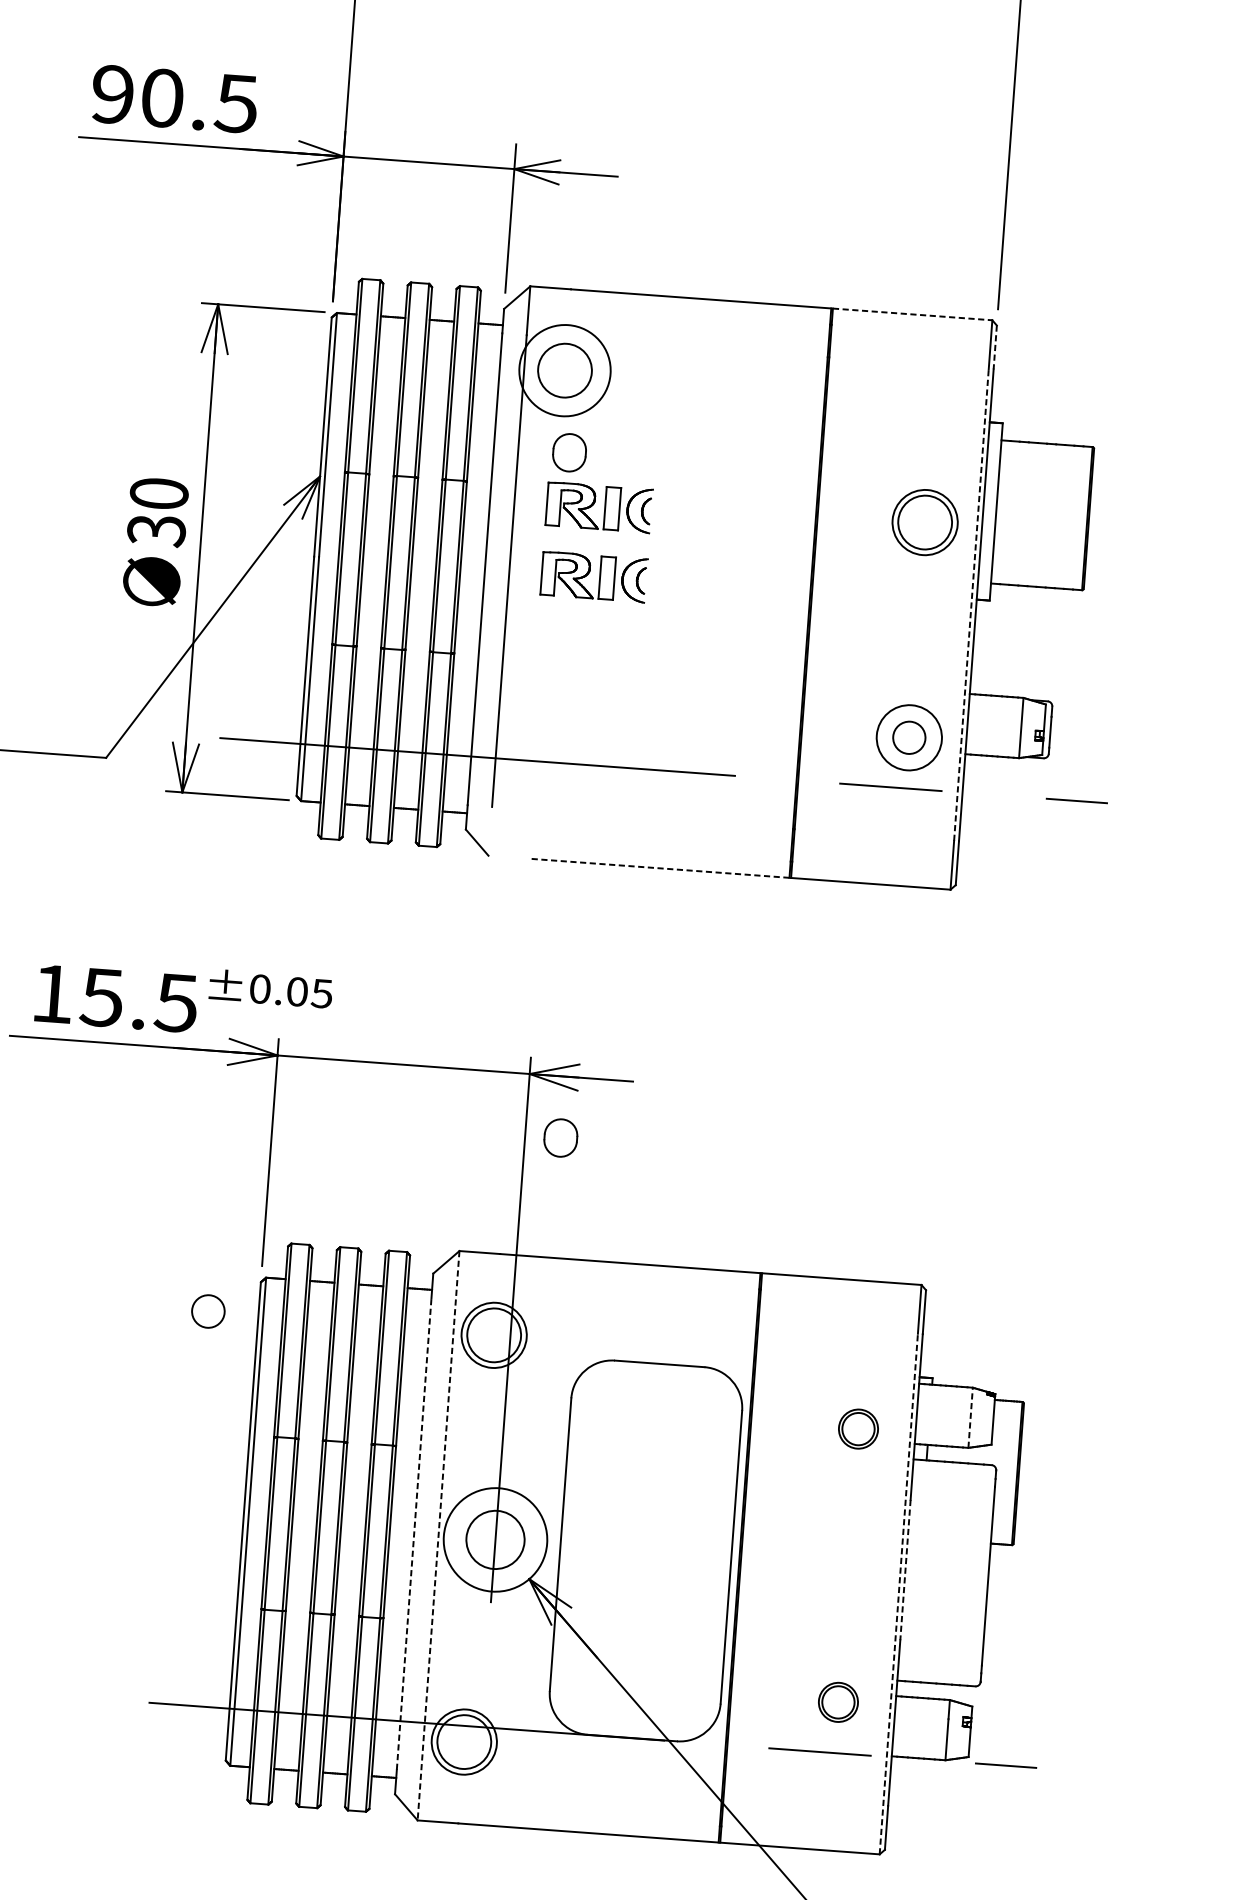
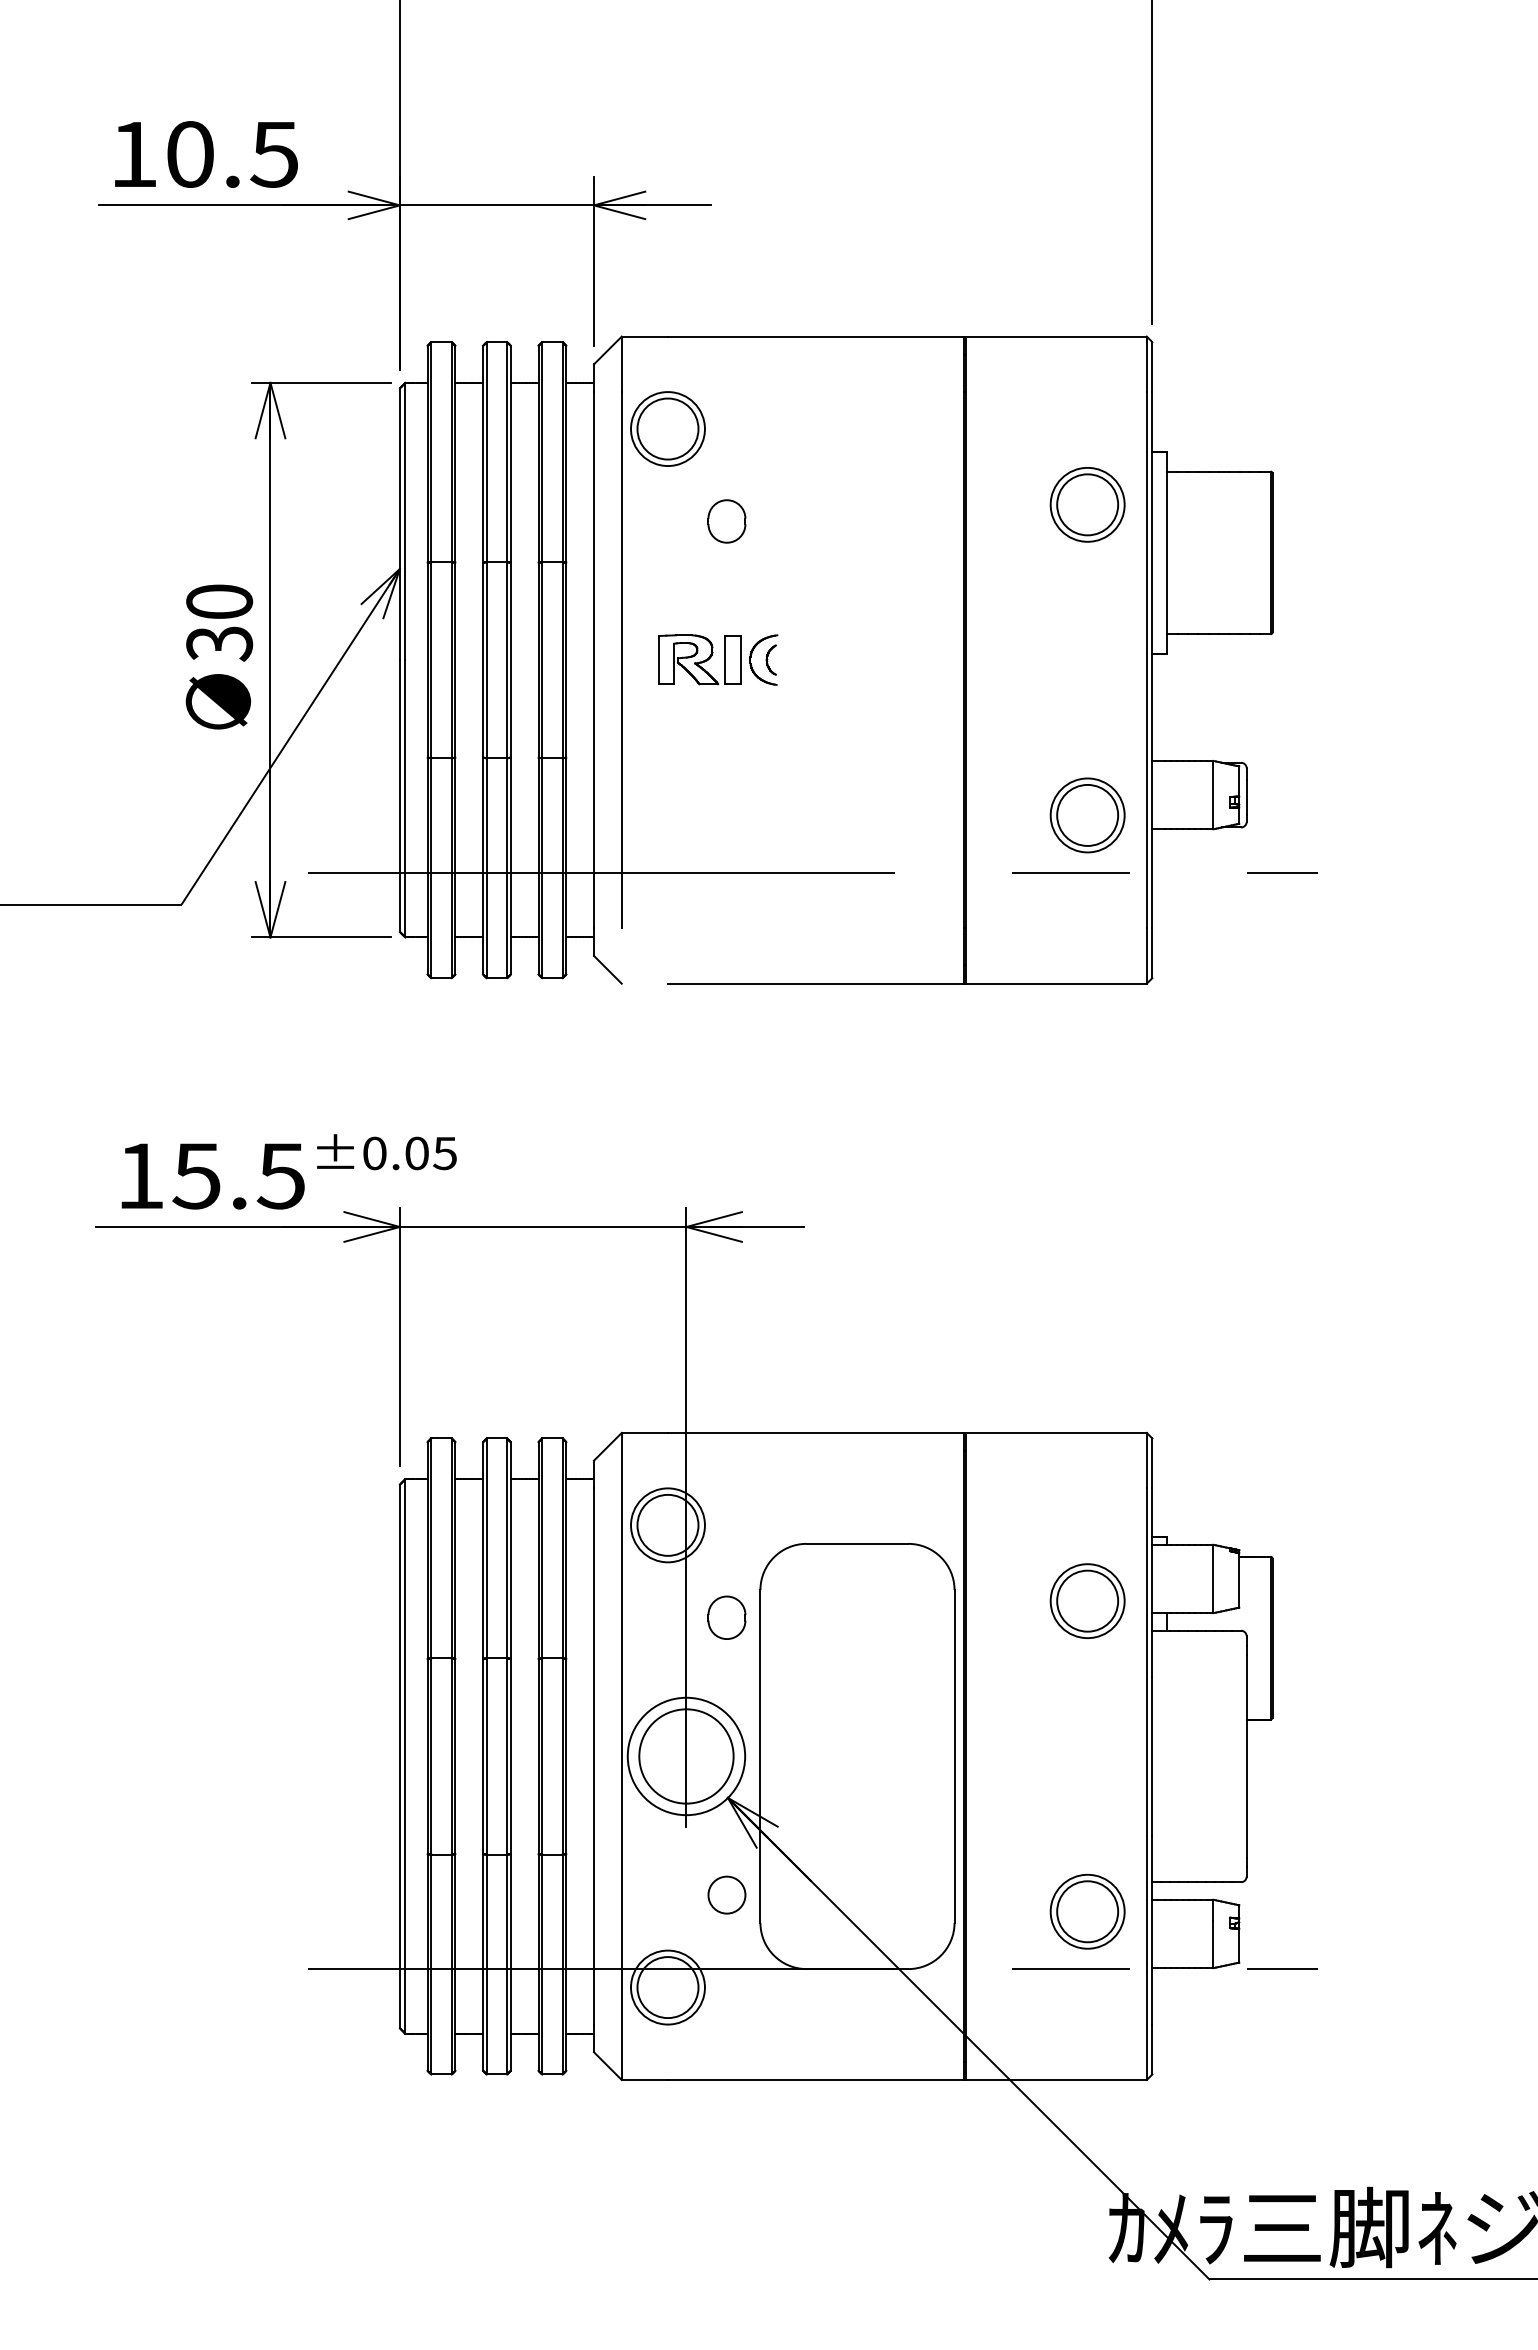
text: (112, 94) -> (133, 154), 90.5 -> 10.5
line: (912, 314) -> (1056, 336), dashed -> solid
line: (995, 347) -> (1152, 367), dashed -> solid
circle: (564, 371) -> (667, 429), size x0.71
part: (569, 452) -> (726, 521), moved
part: (599, 507) -> (718, 580), removed
part: (925, 522) -> (1087, 504), moved
line: (971, 604) -> (1146, 659), dashed -> solid
circle: (909, 736) -> (1087, 814), size x1.67
line: (658, 868) -> (815, 983), dashed -> solid
part: (560, 1137) -> (726, 1617), moved
circle: (208, 1310) -> (726, 1894), moved
line: (970, 1417) -> (1213, 1578), dashed -> solid
part: (858, 1428) -> (1087, 1600), size x1.67
line: (414, 1533) -> (594, 1755), dashed -> solid
line: (438, 1535) -> (621, 1756), dashed -> solid
circle: (495, 1539) -> (686, 1756), size x1.43
line: (905, 1570) -> (1152, 1756), dashed -> solid
line: (898, 1594) -> (1146, 1784), dashed -> solid
part: (838, 1702) -> (1087, 1911), size x1.67

